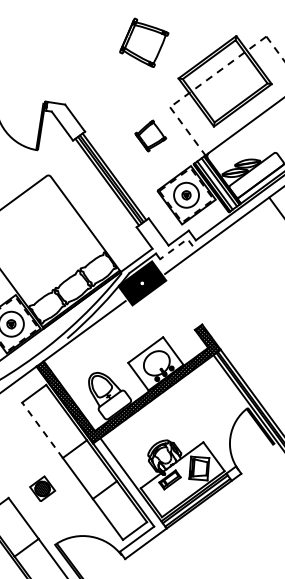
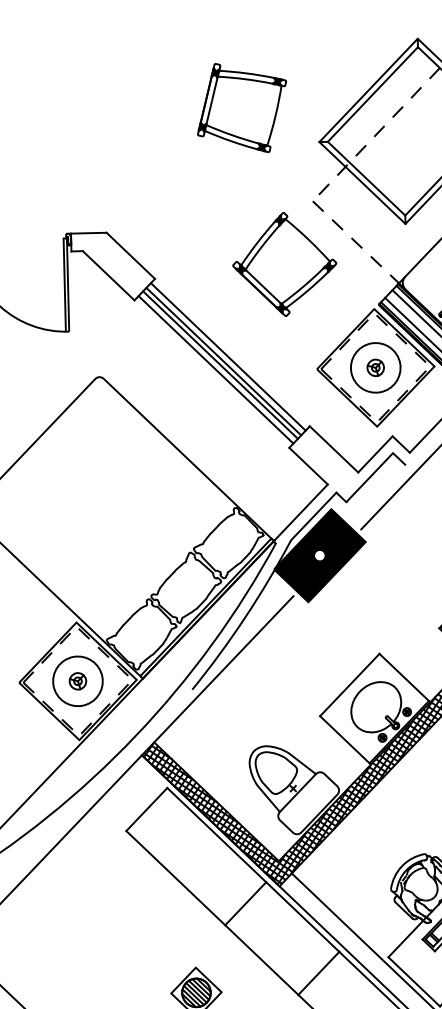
part: (144, 42) -> (242, 107), moved
part: (150, 135) -> (284, 263), size x1.67
line: (177, 246) -> (375, 471), dashed -> solid
line: (42, 429) -> (175, 876), dashed -> solid

